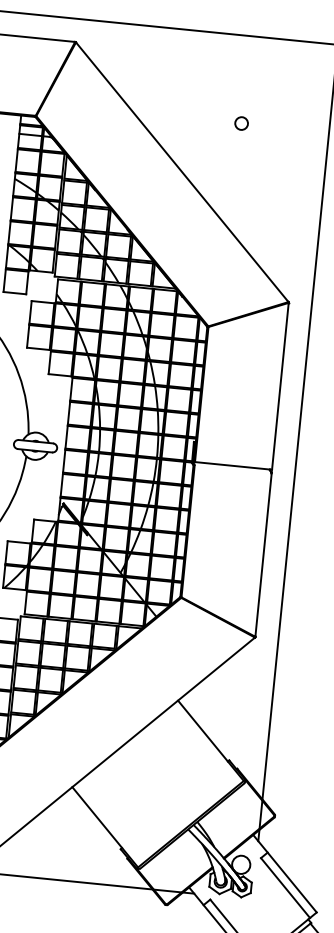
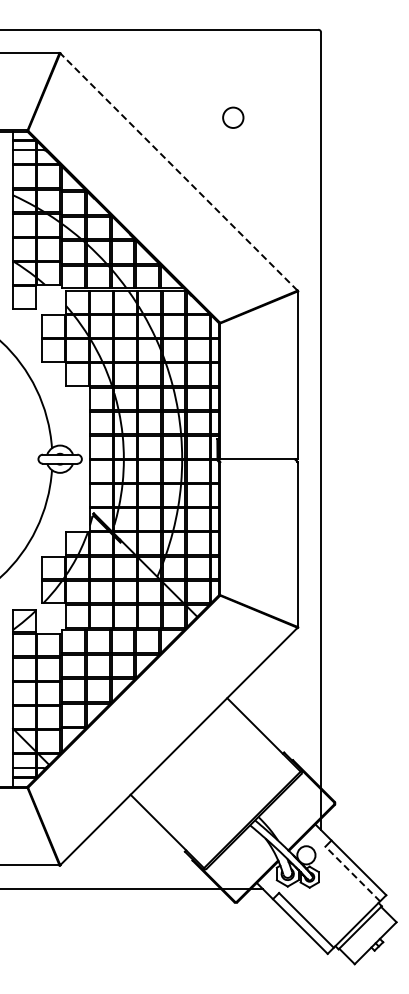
circle: (240, 123) -> (232, 117), size x1.6
line: (181, 172) -> (178, 172), solid -> dashed
line: (285, 888) -> (352, 874), solid -> dashed

